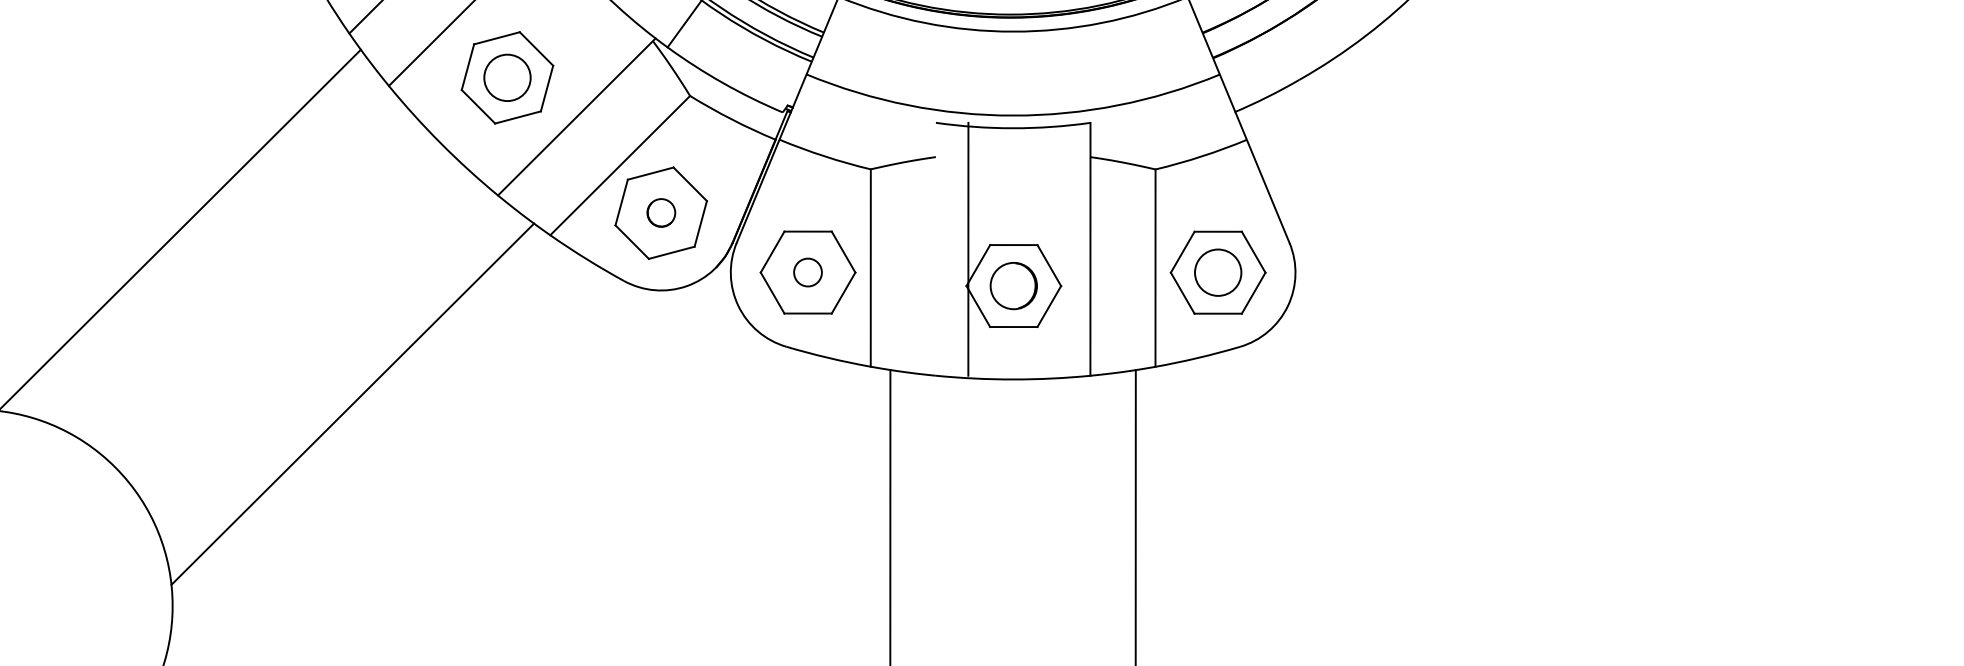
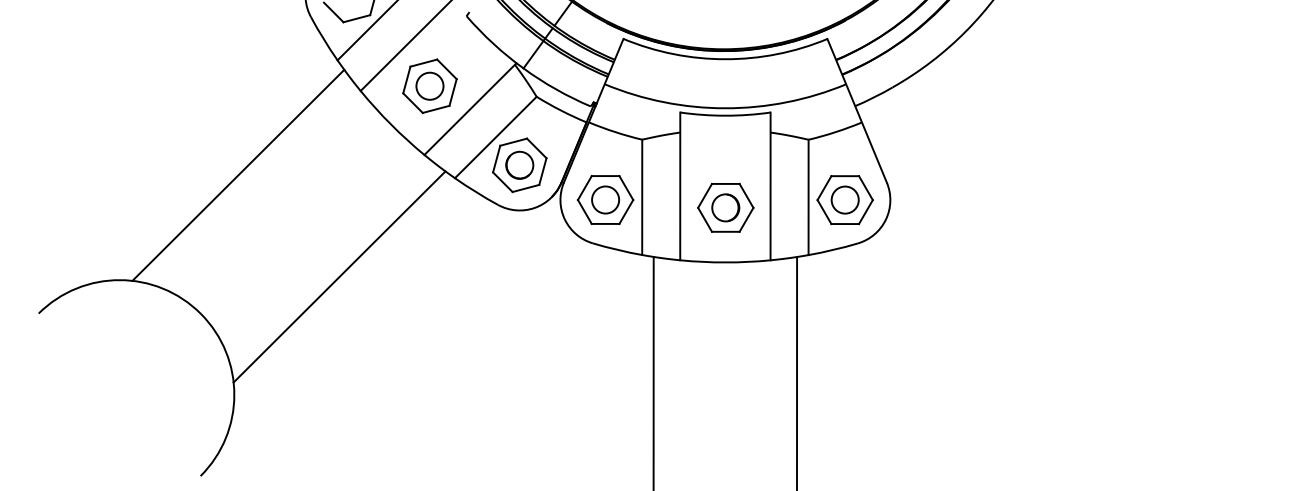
circle: (660, 211) -> (519, 164), size x1.67
line: (968, 249) -> (680, 186), moved
circle: (807, 271) -> (605, 199), size x1.67

